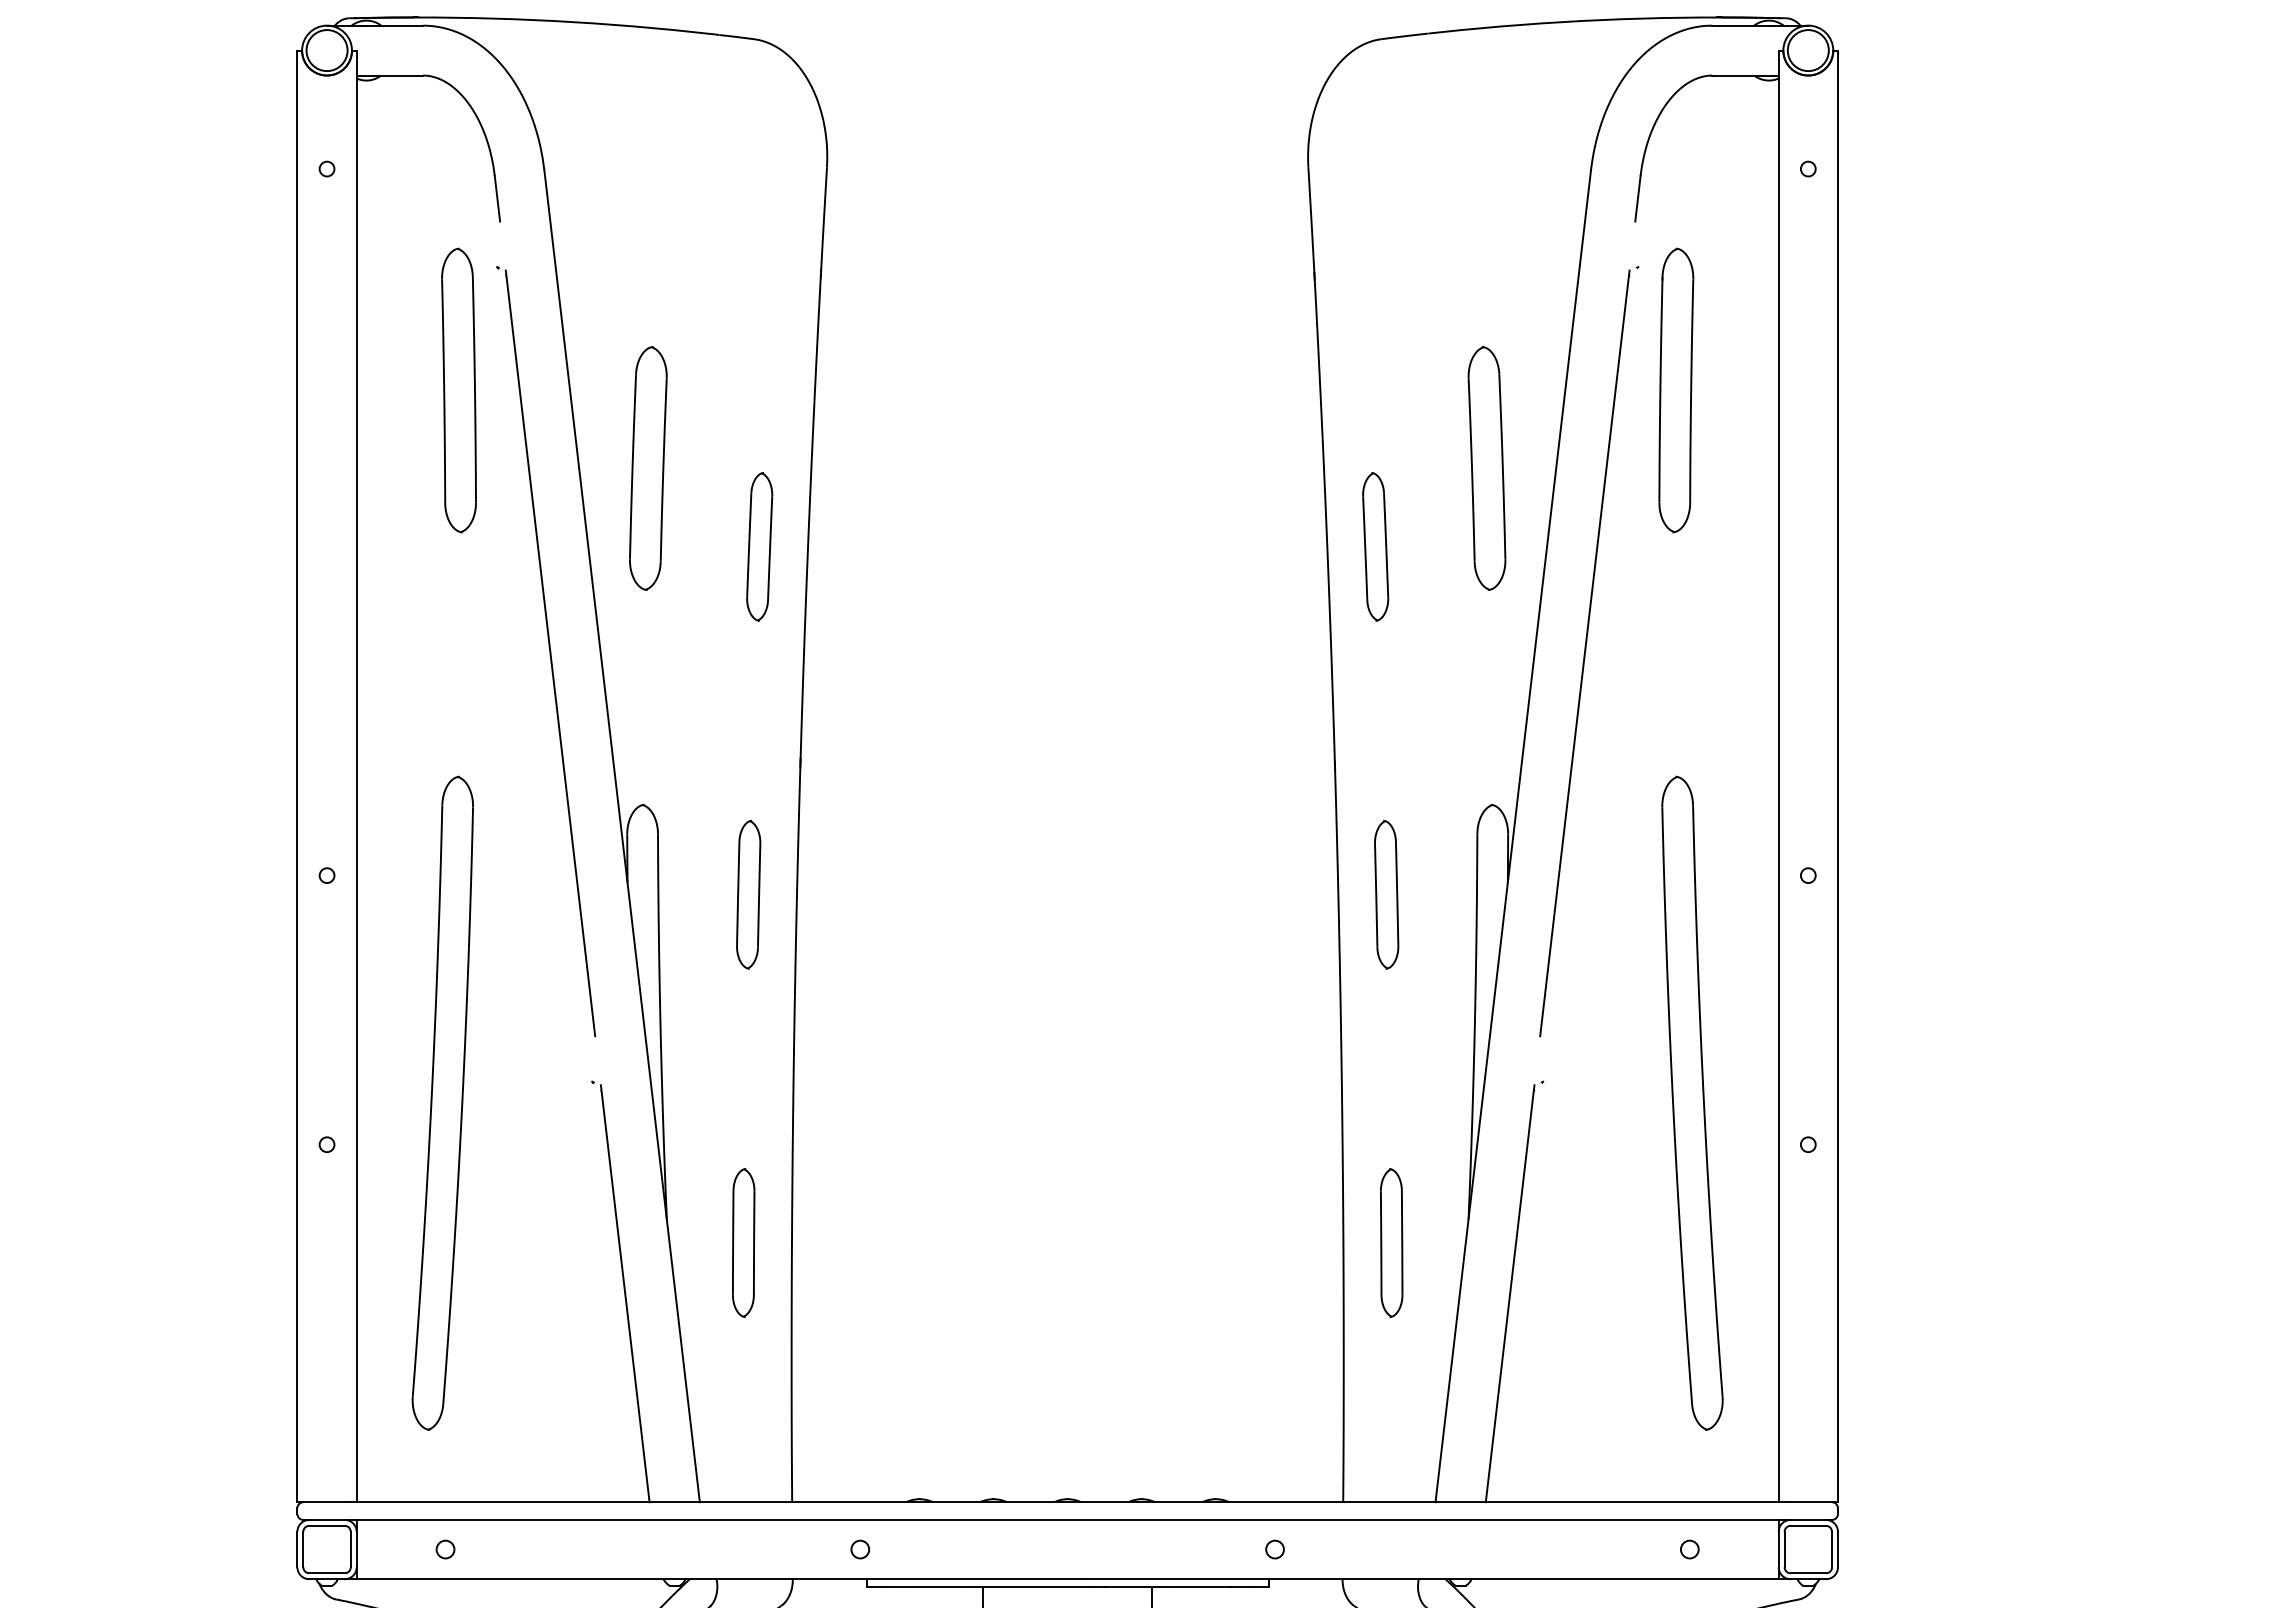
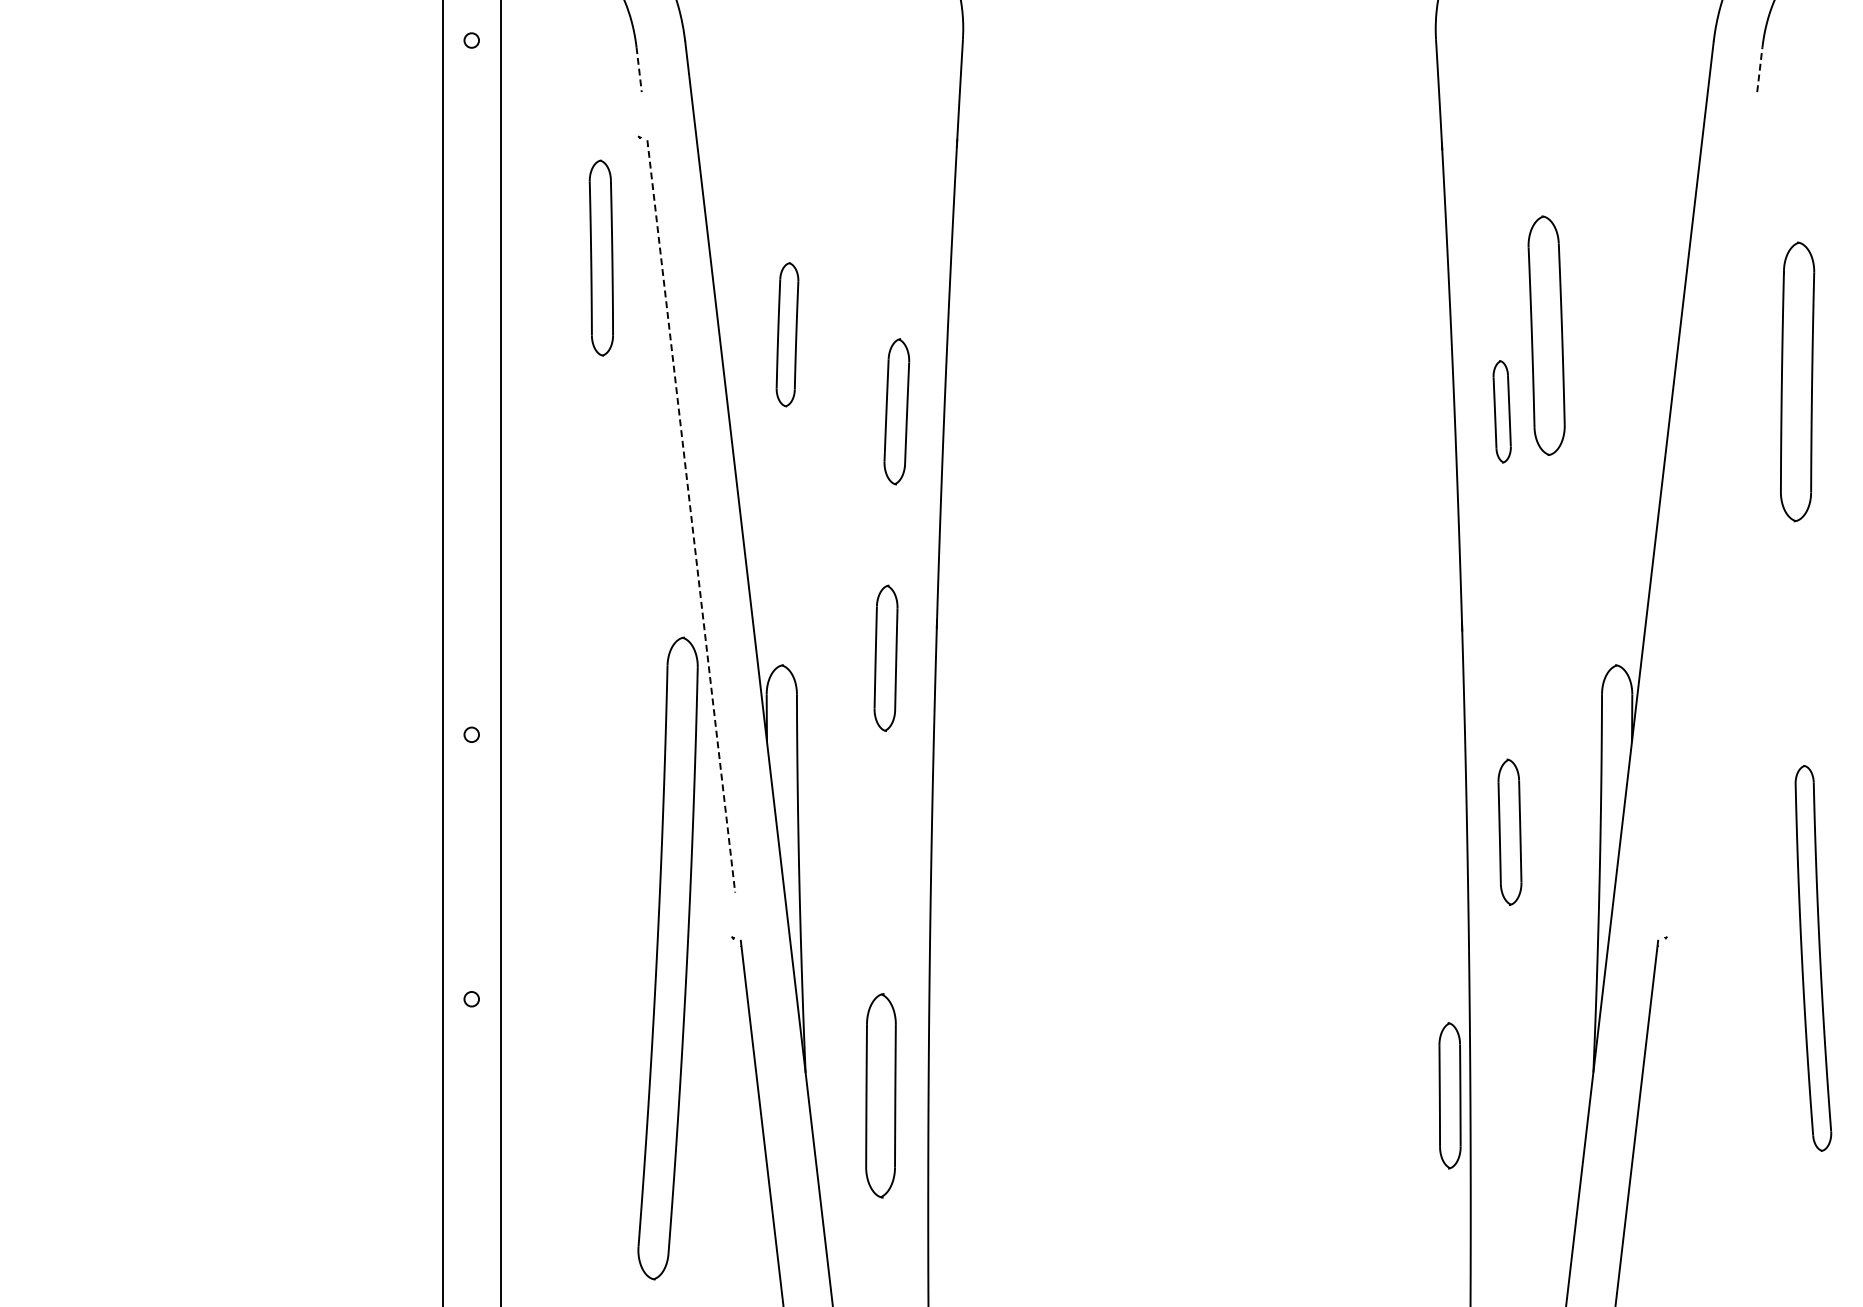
line: (497, 198) -> (639, 69), solid -> dashed
line: (1637, 198) -> (1759, 69), solid -> dashed
part: (458, 390) -> (600, 258), size x0.7
part: (1676, 390) -> (1797, 381), moved
part: (648, 468) -> (787, 334), size x0.6
part: (1486, 468) -> (1546, 335), moved
part: (1375, 546) -> (1501, 411), size x0.7
part: (1589, 651) -> (1712, 514), removed
line: (550, 653) -> (691, 516), solid -> dashed
part: (748, 894) -> (885, 658), moved
part: (1386, 894) -> (1509, 831), moved
part: (442, 1102) -> (667, 957), moved
part: (1692, 1102) -> (1813, 957), size x0.6
part: (743, 1242) -> (880, 1095), size x1.4
part: (1391, 1242) -> (1449, 1095), moved

